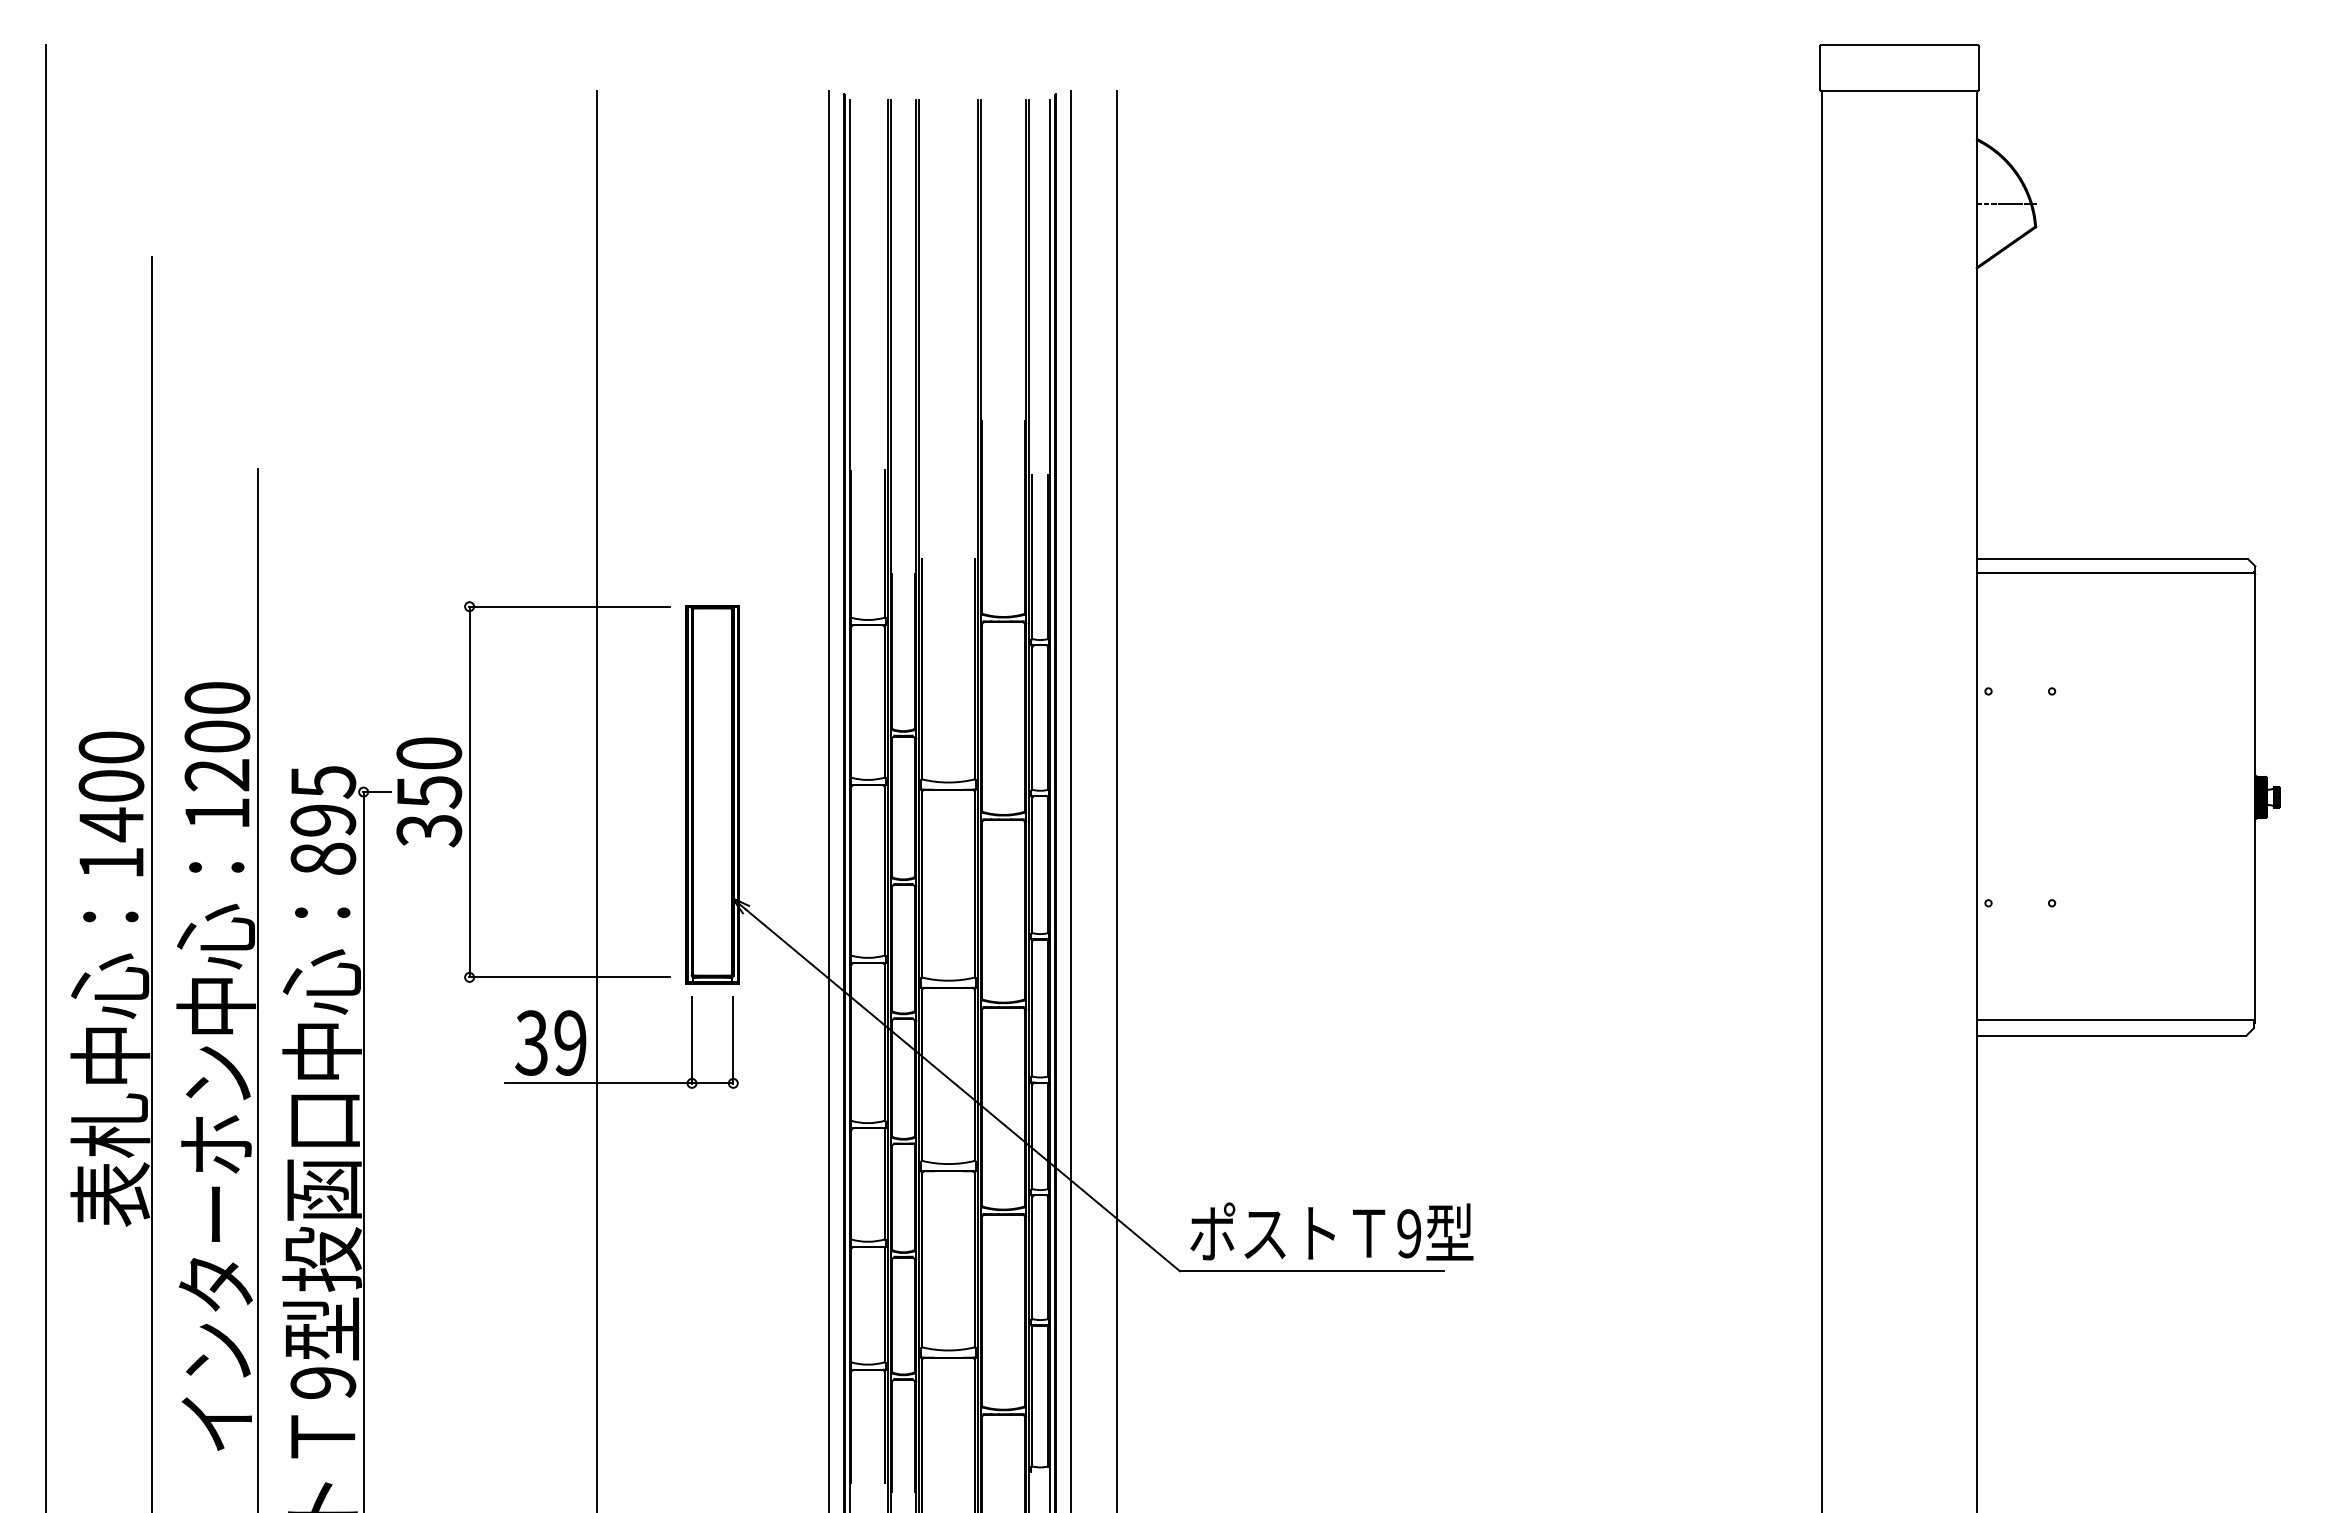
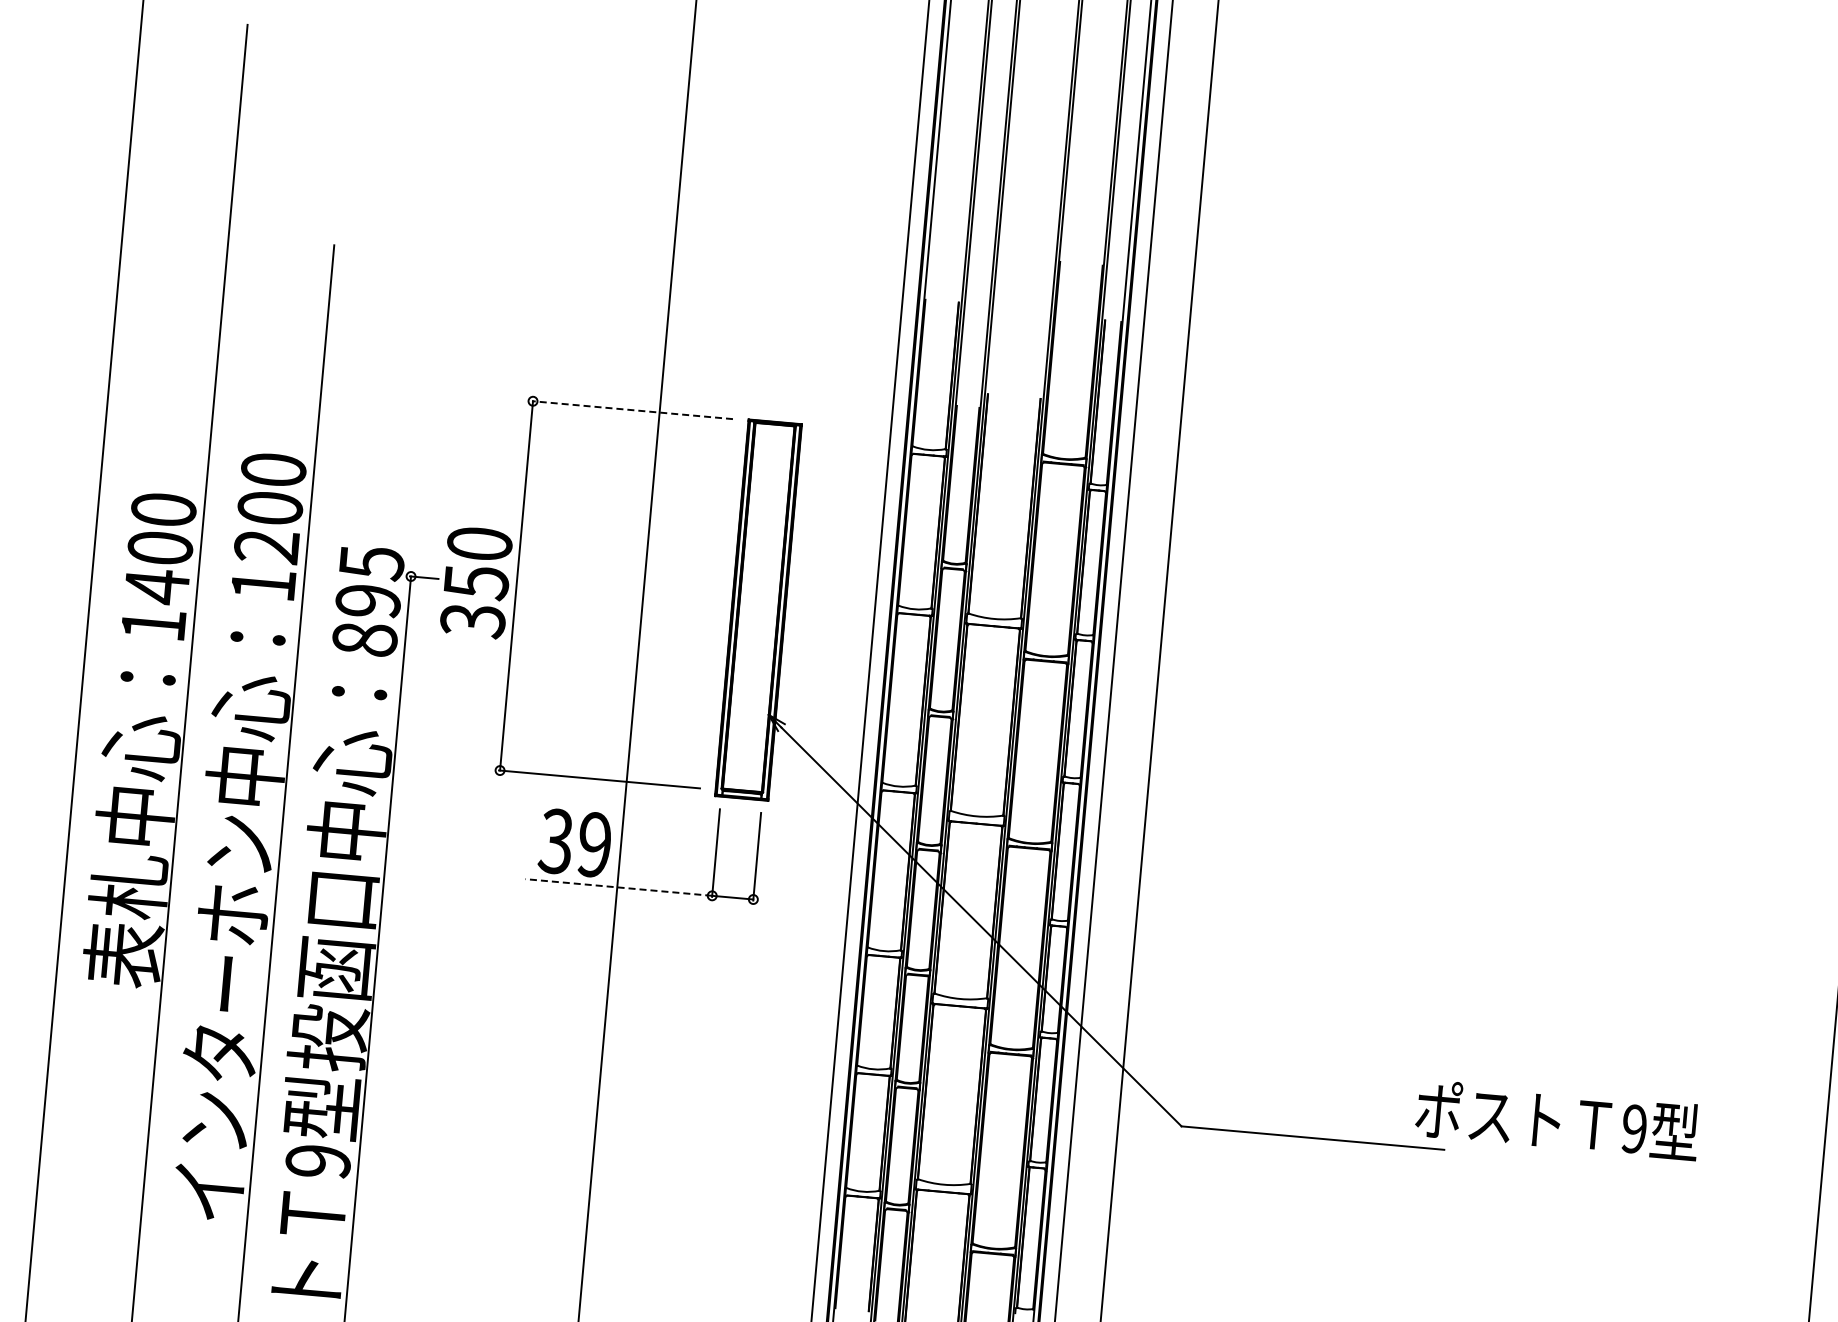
line: (569, 606) -> (632, 409), solid -> dashed
line: (598, 1083) -> (619, 887), solid -> dashed
text: (1331, 1231) -> (1557, 1119), moved

